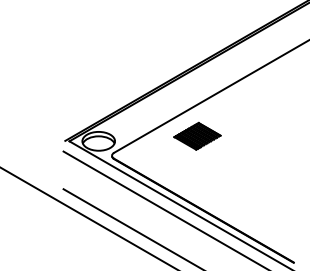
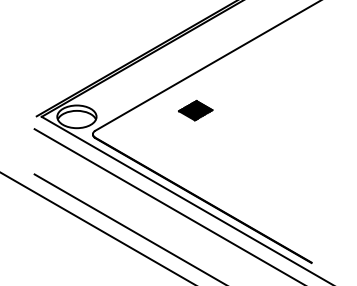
part: (197, 135) -> (195, 109), size x0.6

